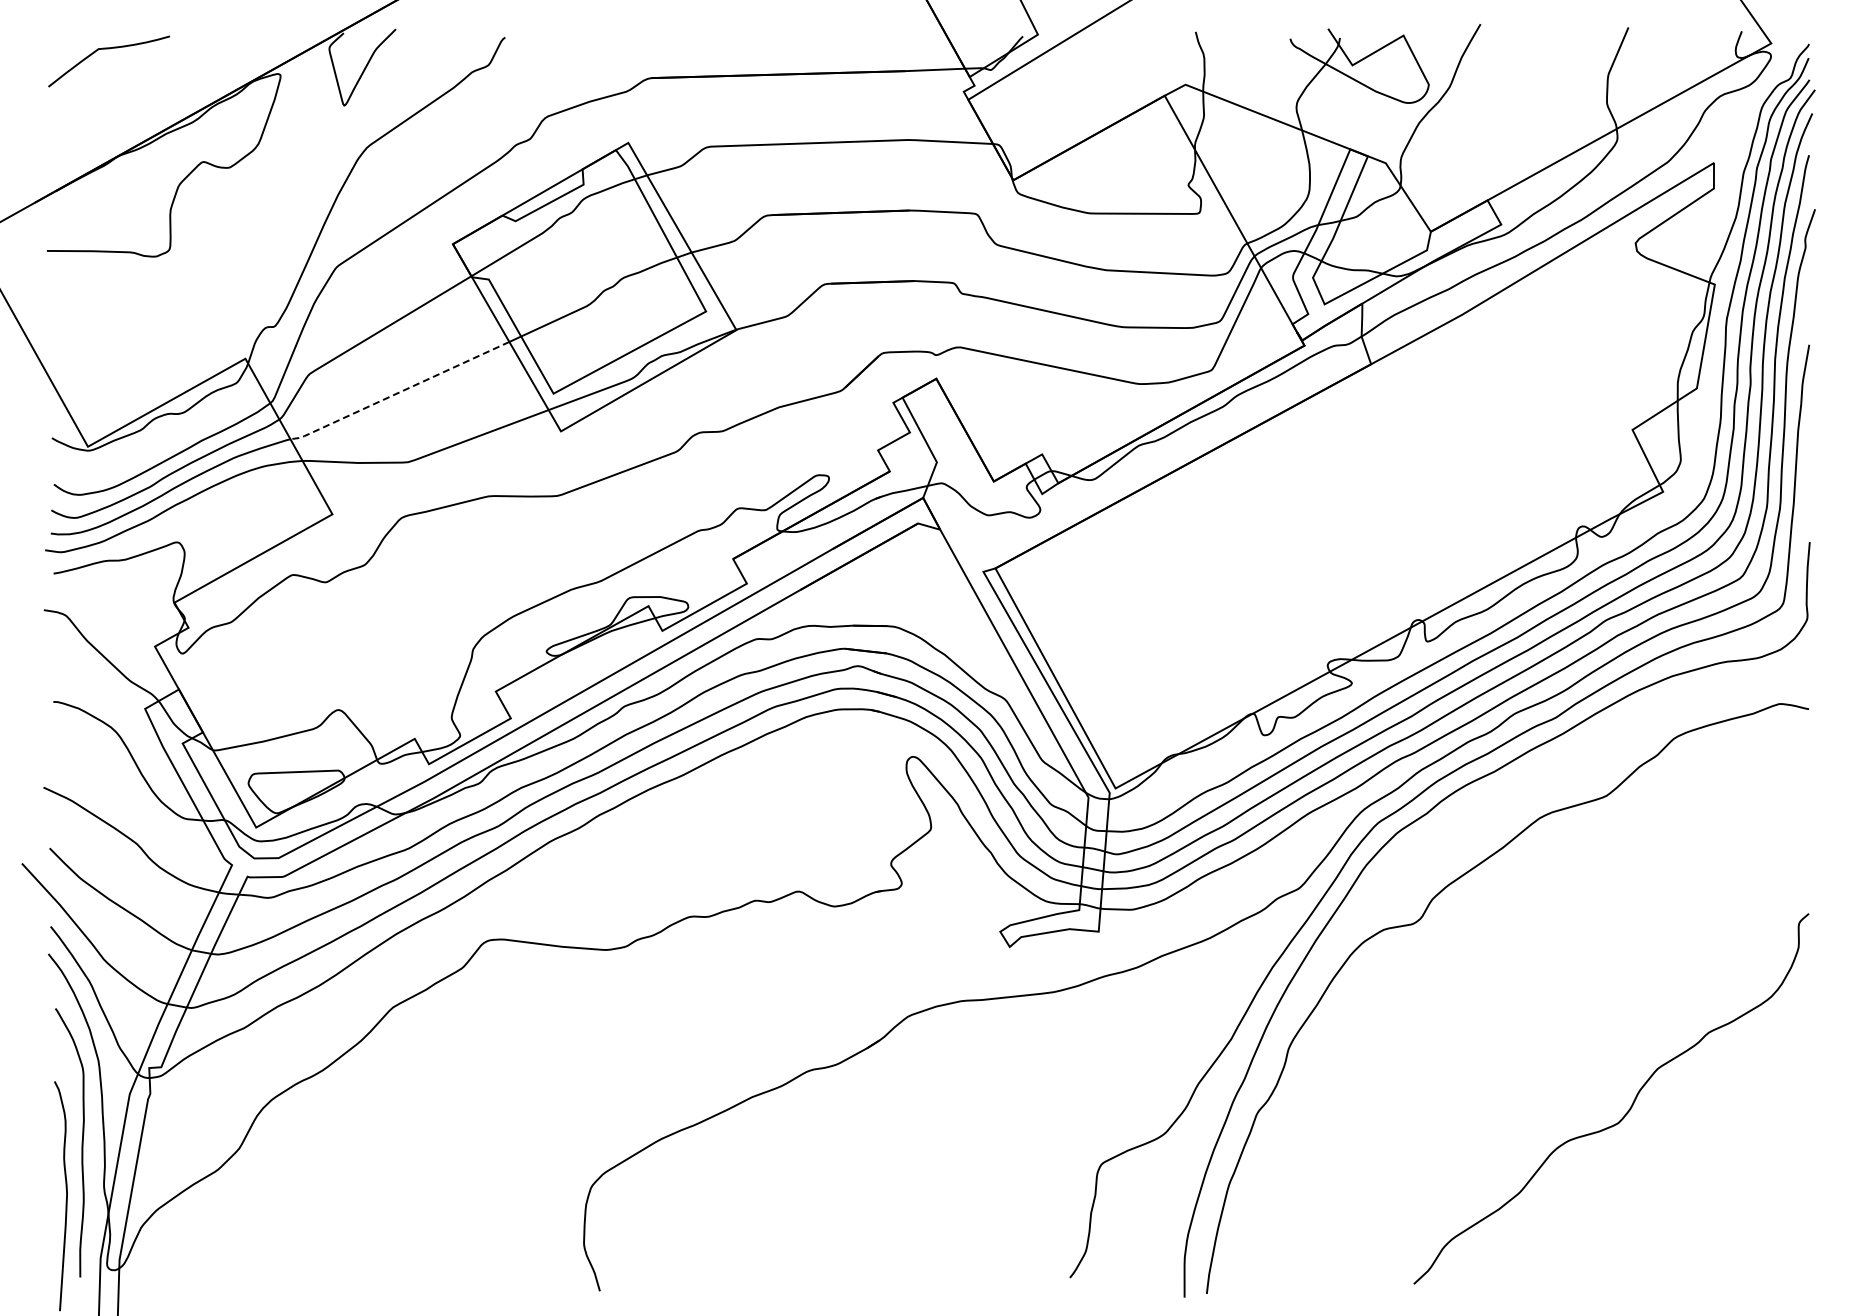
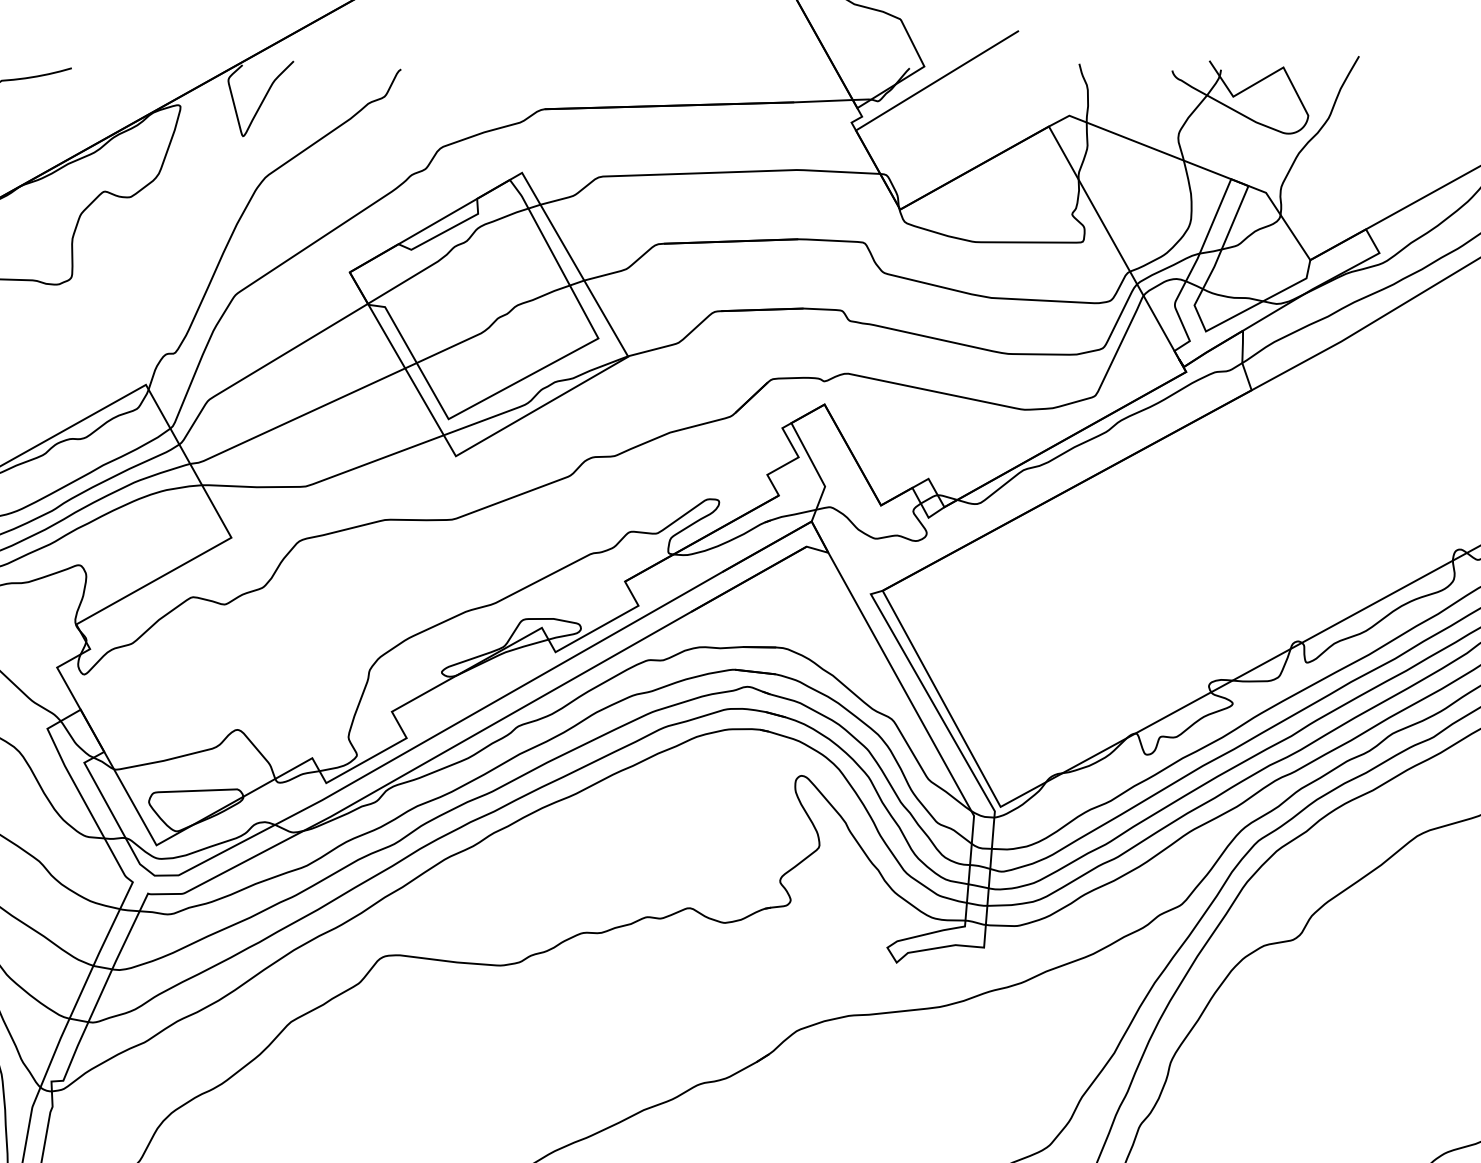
line: (398, 392) -> (296, 418), dashed -> solid

